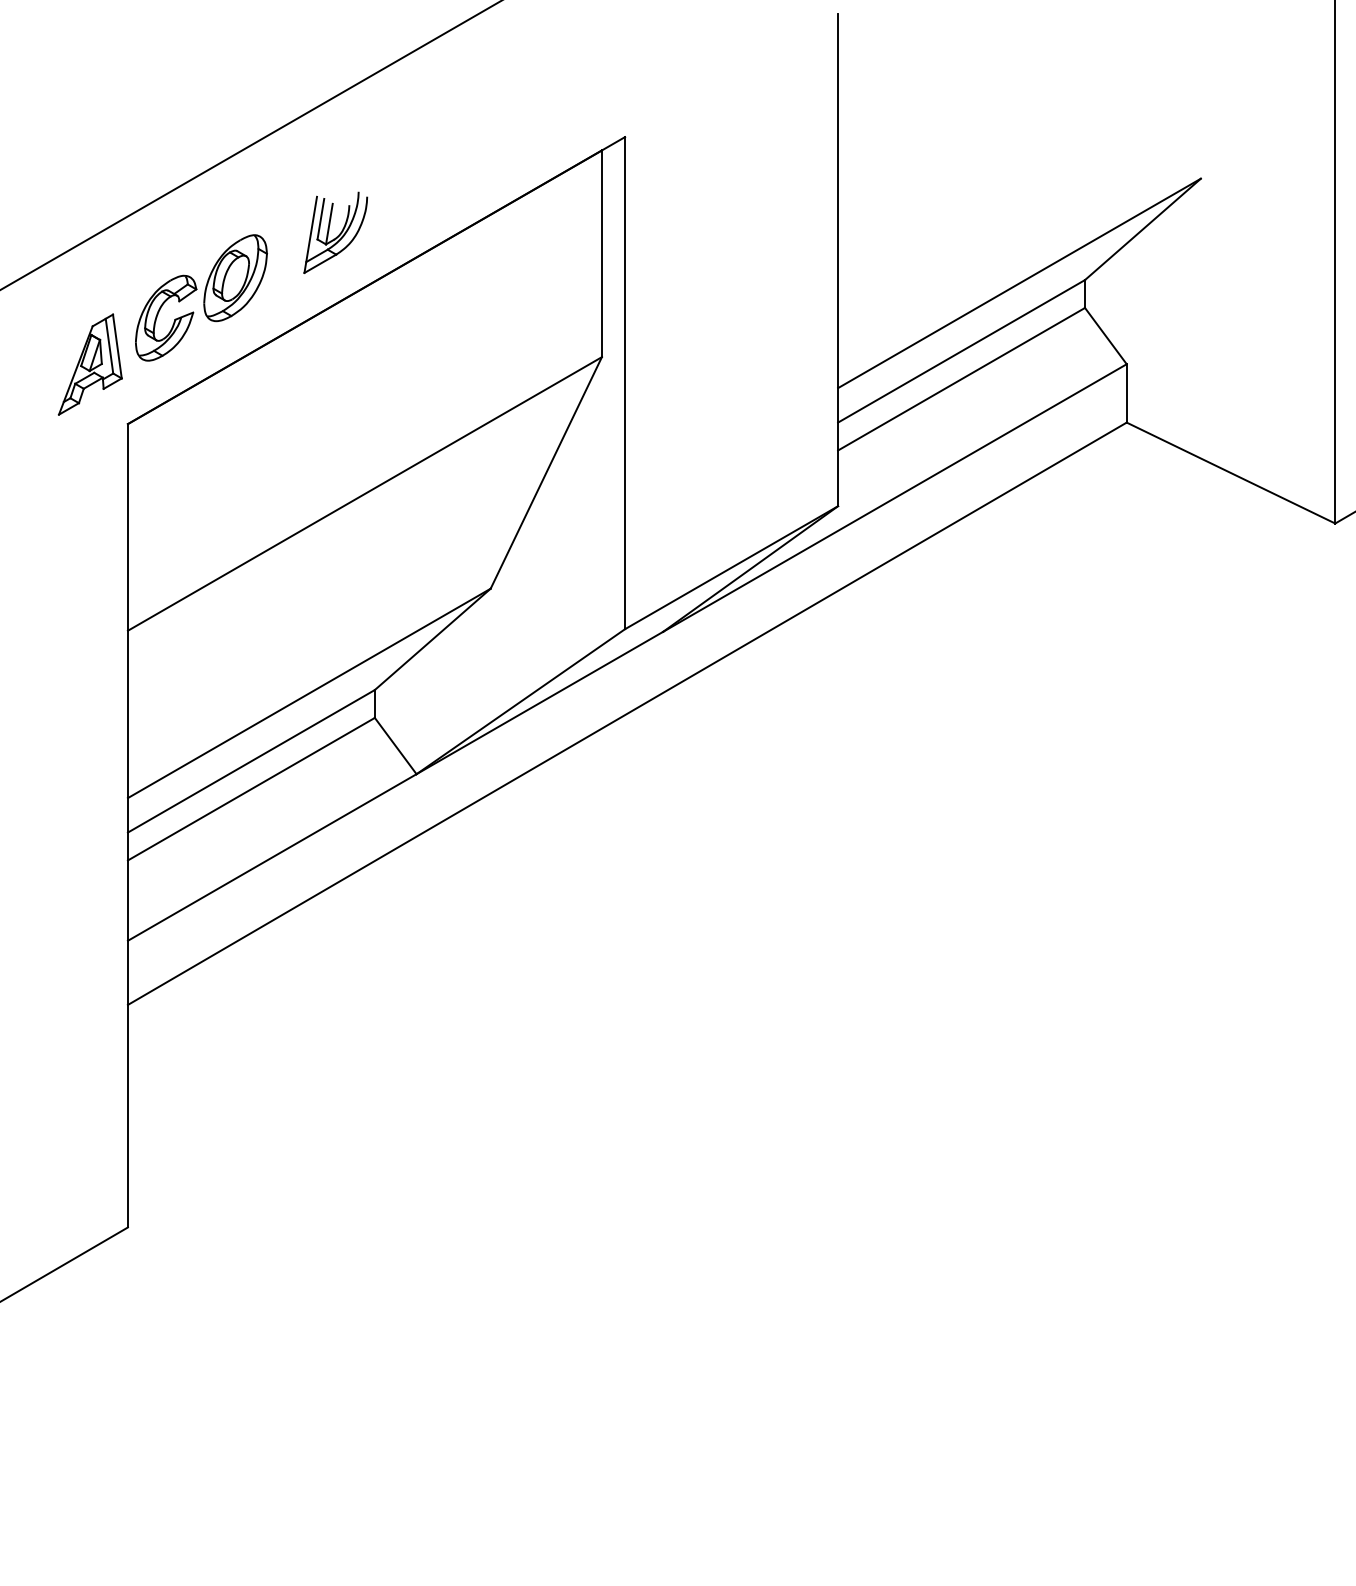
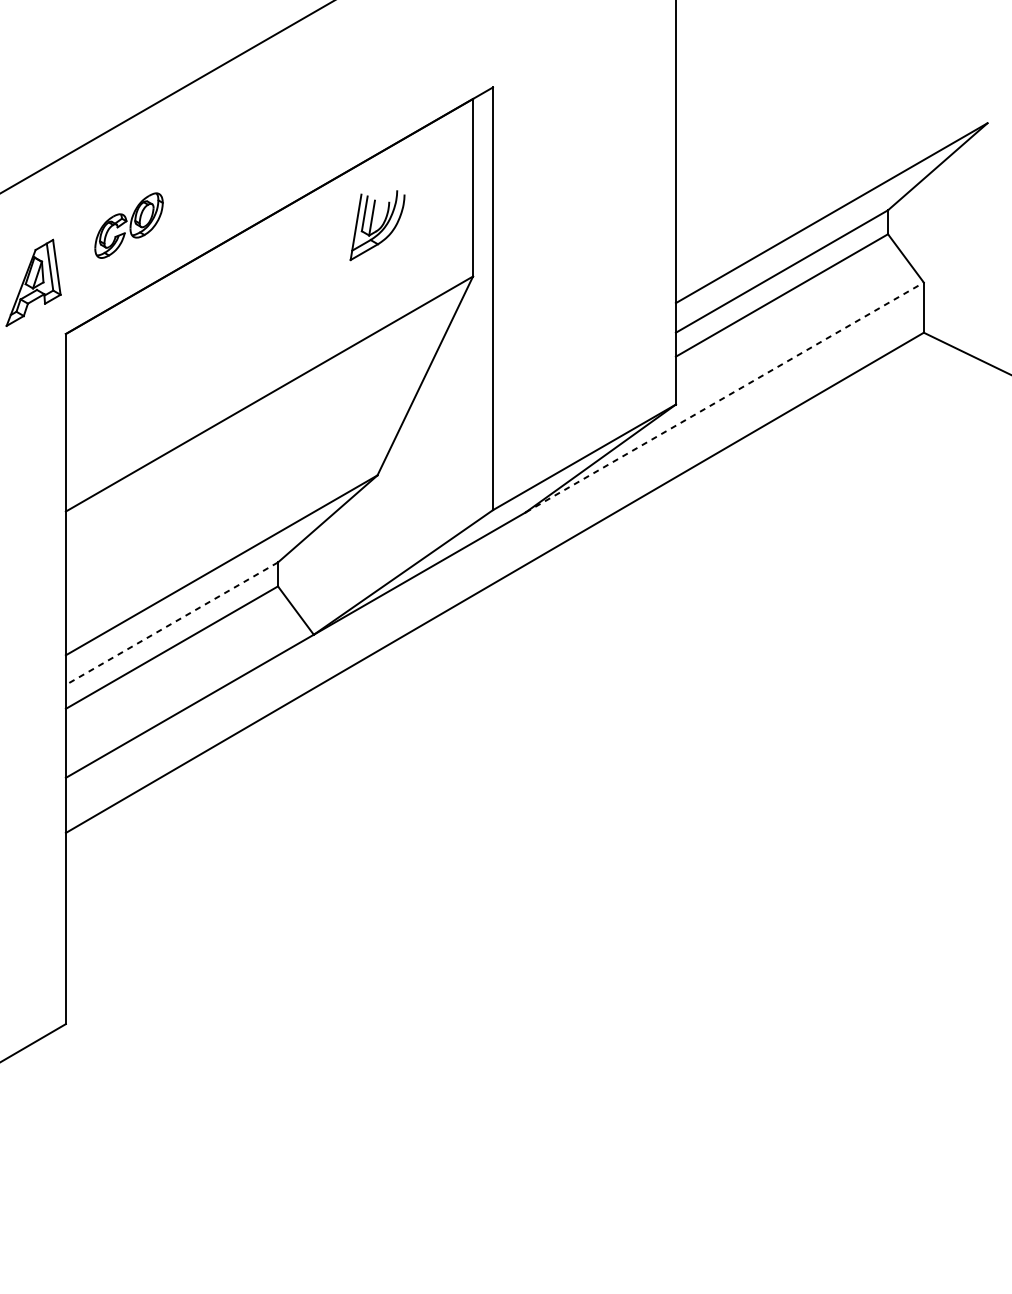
part: (335, 232) -> (377, 225), moved
part: (201, 297) -> (129, 225), size x0.6
line: (894, 498) -> (724, 397), solid -> dashed
line: (251, 761) -> (172, 623), solid -> dashed

